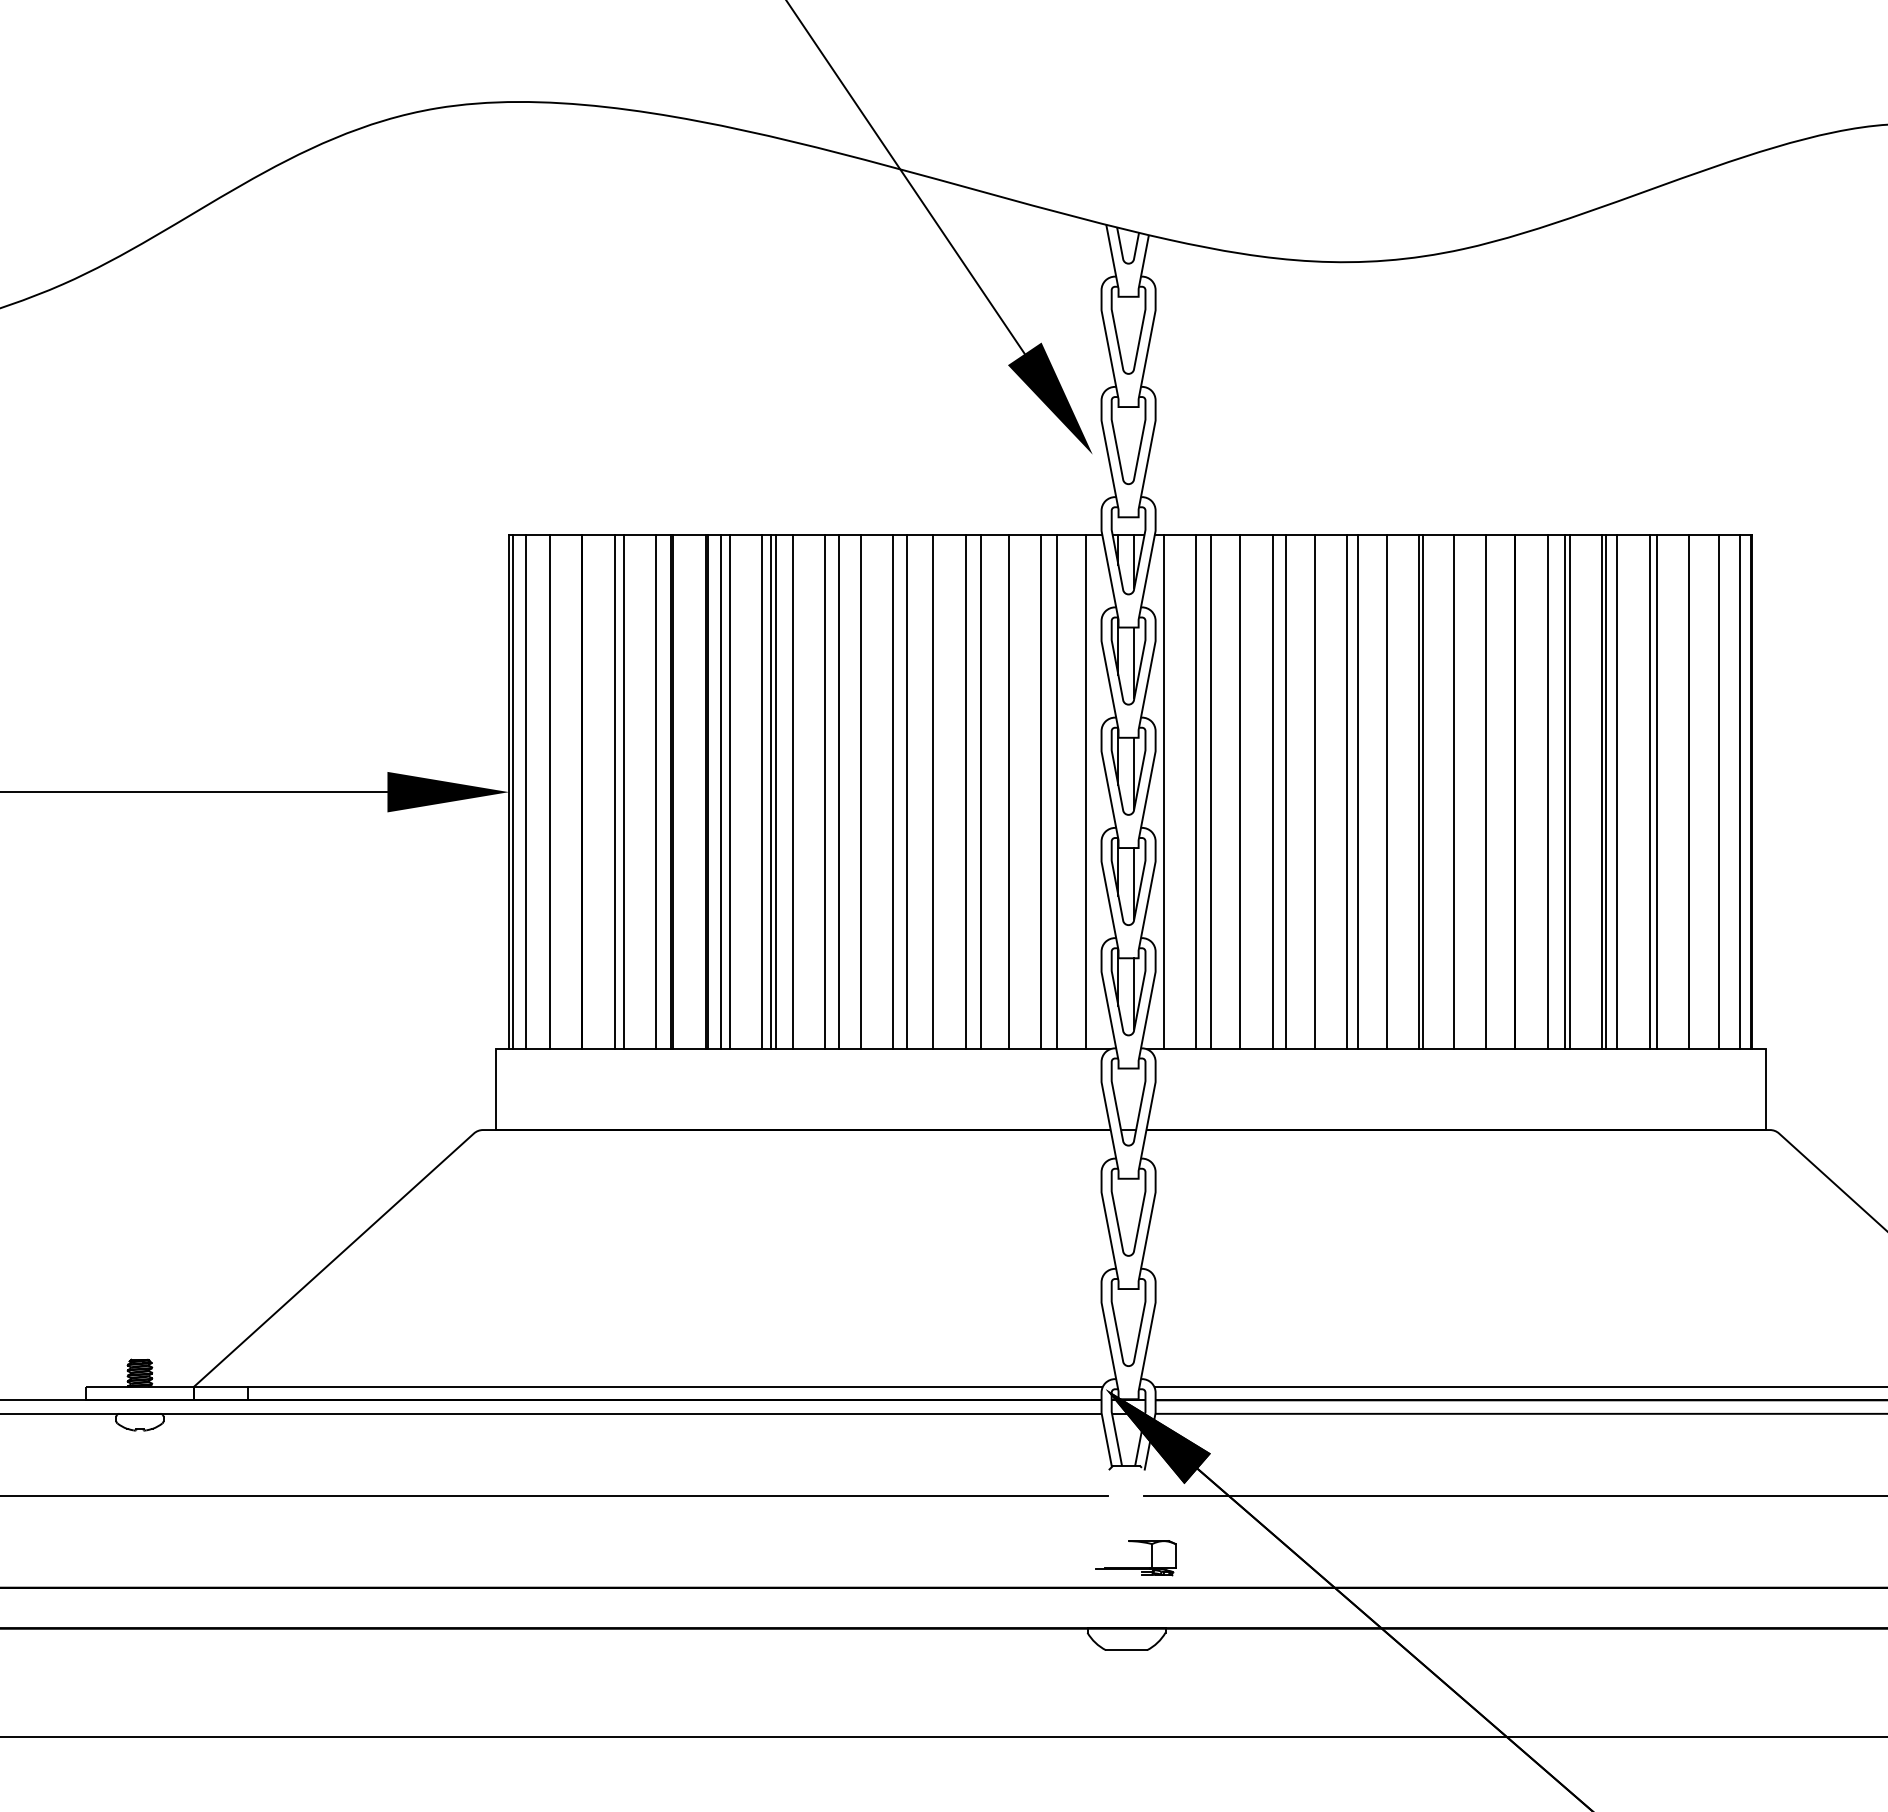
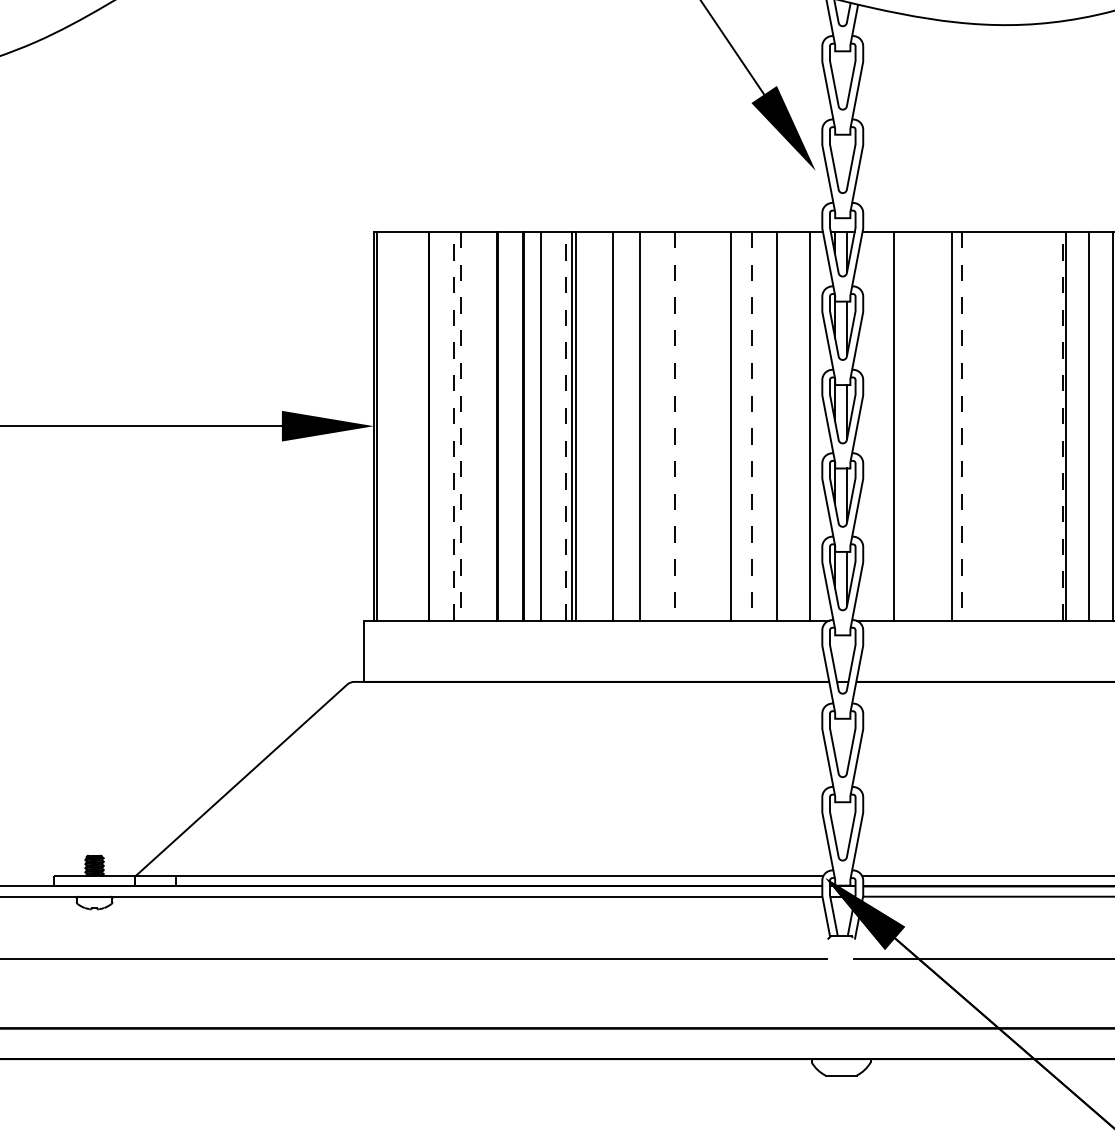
line: (526, 791) -> (387, 425), removed
line: (549, 791) -> (404, 425), removed
line: (656, 791) -> (485, 425), removed
line: (721, 791) -> (534, 425), removed
line: (792, 791) -> (588, 425), removed
line: (838, 791) -> (623, 425), removed
line: (893, 791) -> (664, 425), removed
line: (933, 791) -> (695, 425), removed
line: (965, 791) -> (719, 425), removed
line: (1056, 791) -> (788, 425), removed
line: (1163, 791) -> (869, 425), removed
line: (1211, 791) -> (905, 425), removed
line: (1240, 791) -> (927, 425), removed
line: (1315, 791) -> (984, 425), removed
line: (1347, 791) -> (1008, 425), removed
line: (1357, 791) -> (1016, 425), removed
line: (1386, 791) -> (1037, 425), removed
line: (614, 792) -> (453, 426), solid -> dashed
line: (623, 792) -> (460, 426), solid -> dashed
line: (762, 792) -> (565, 426), solid -> dashed
line: (907, 792) -> (675, 426), solid -> dashed
line: (1008, 792) -> (751, 426), solid -> dashed
line: (1286, 792) -> (962, 426), solid -> dashed
line: (1418, 792) -> (1062, 426), solid -> dashed
part: (1135, 1567) -> (848, 1012), removed

